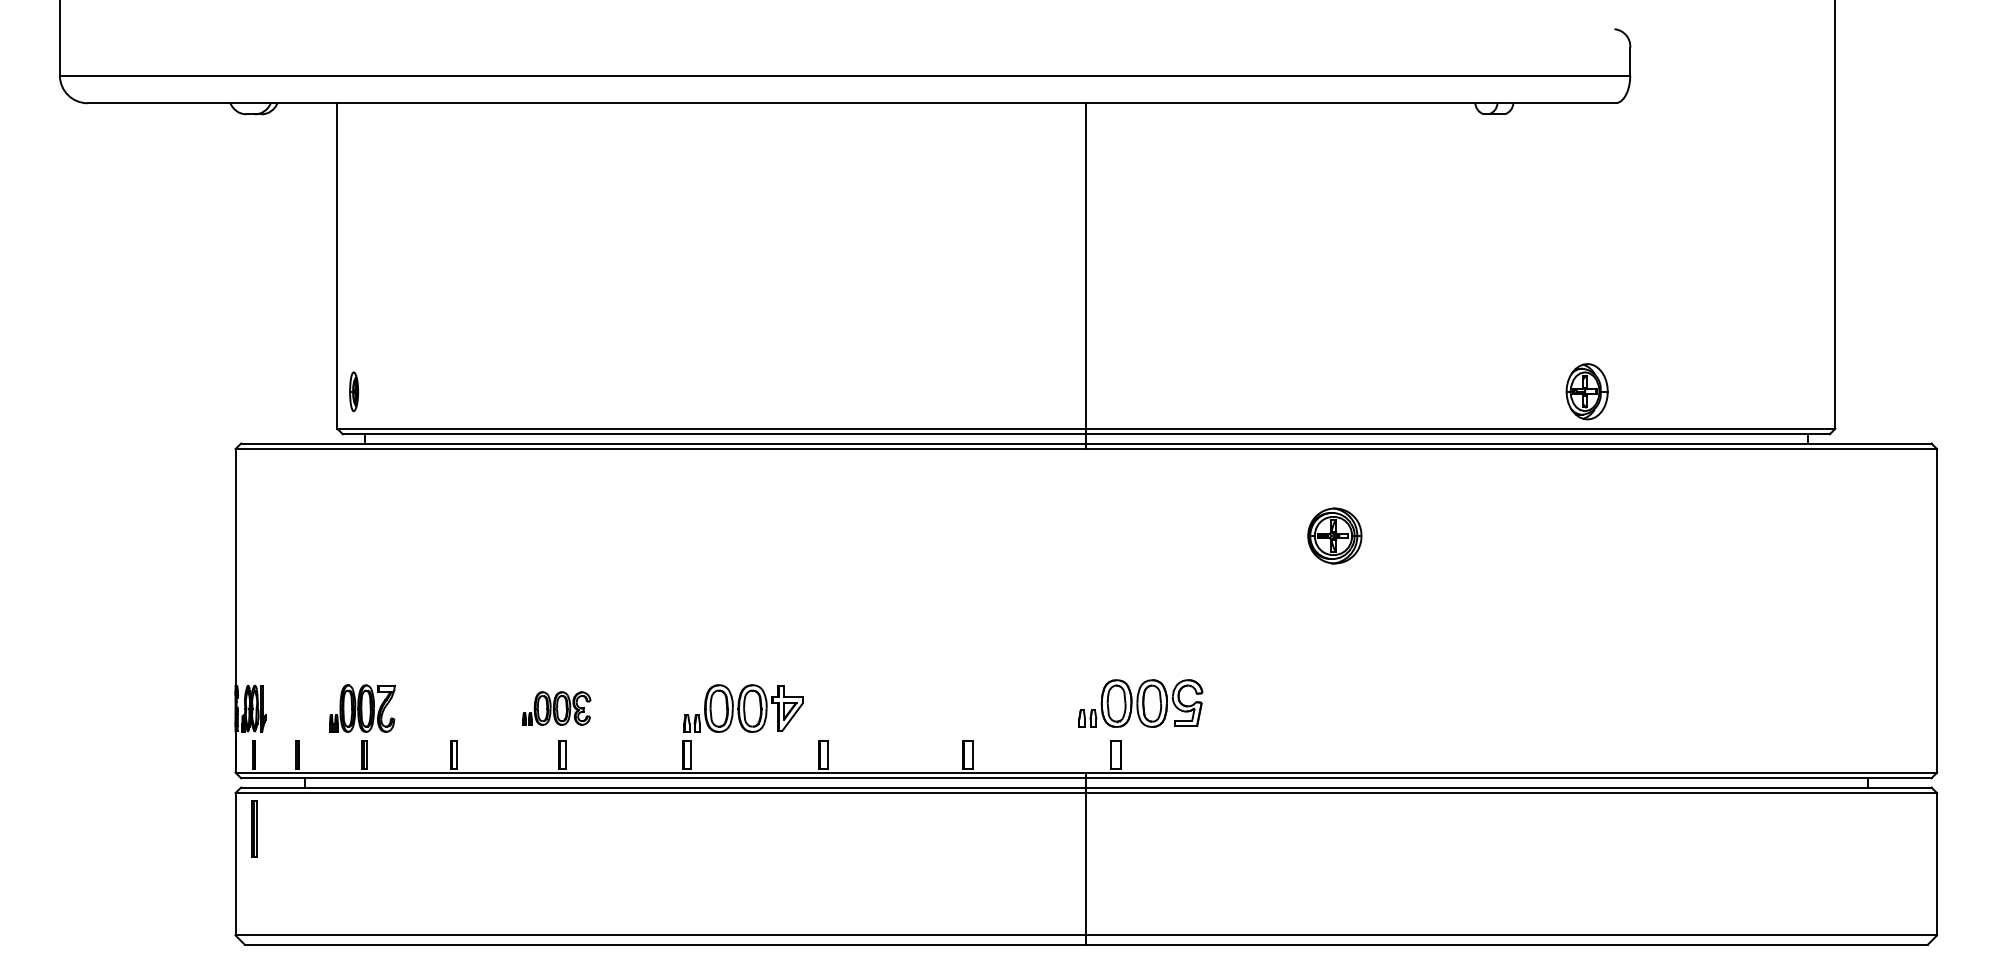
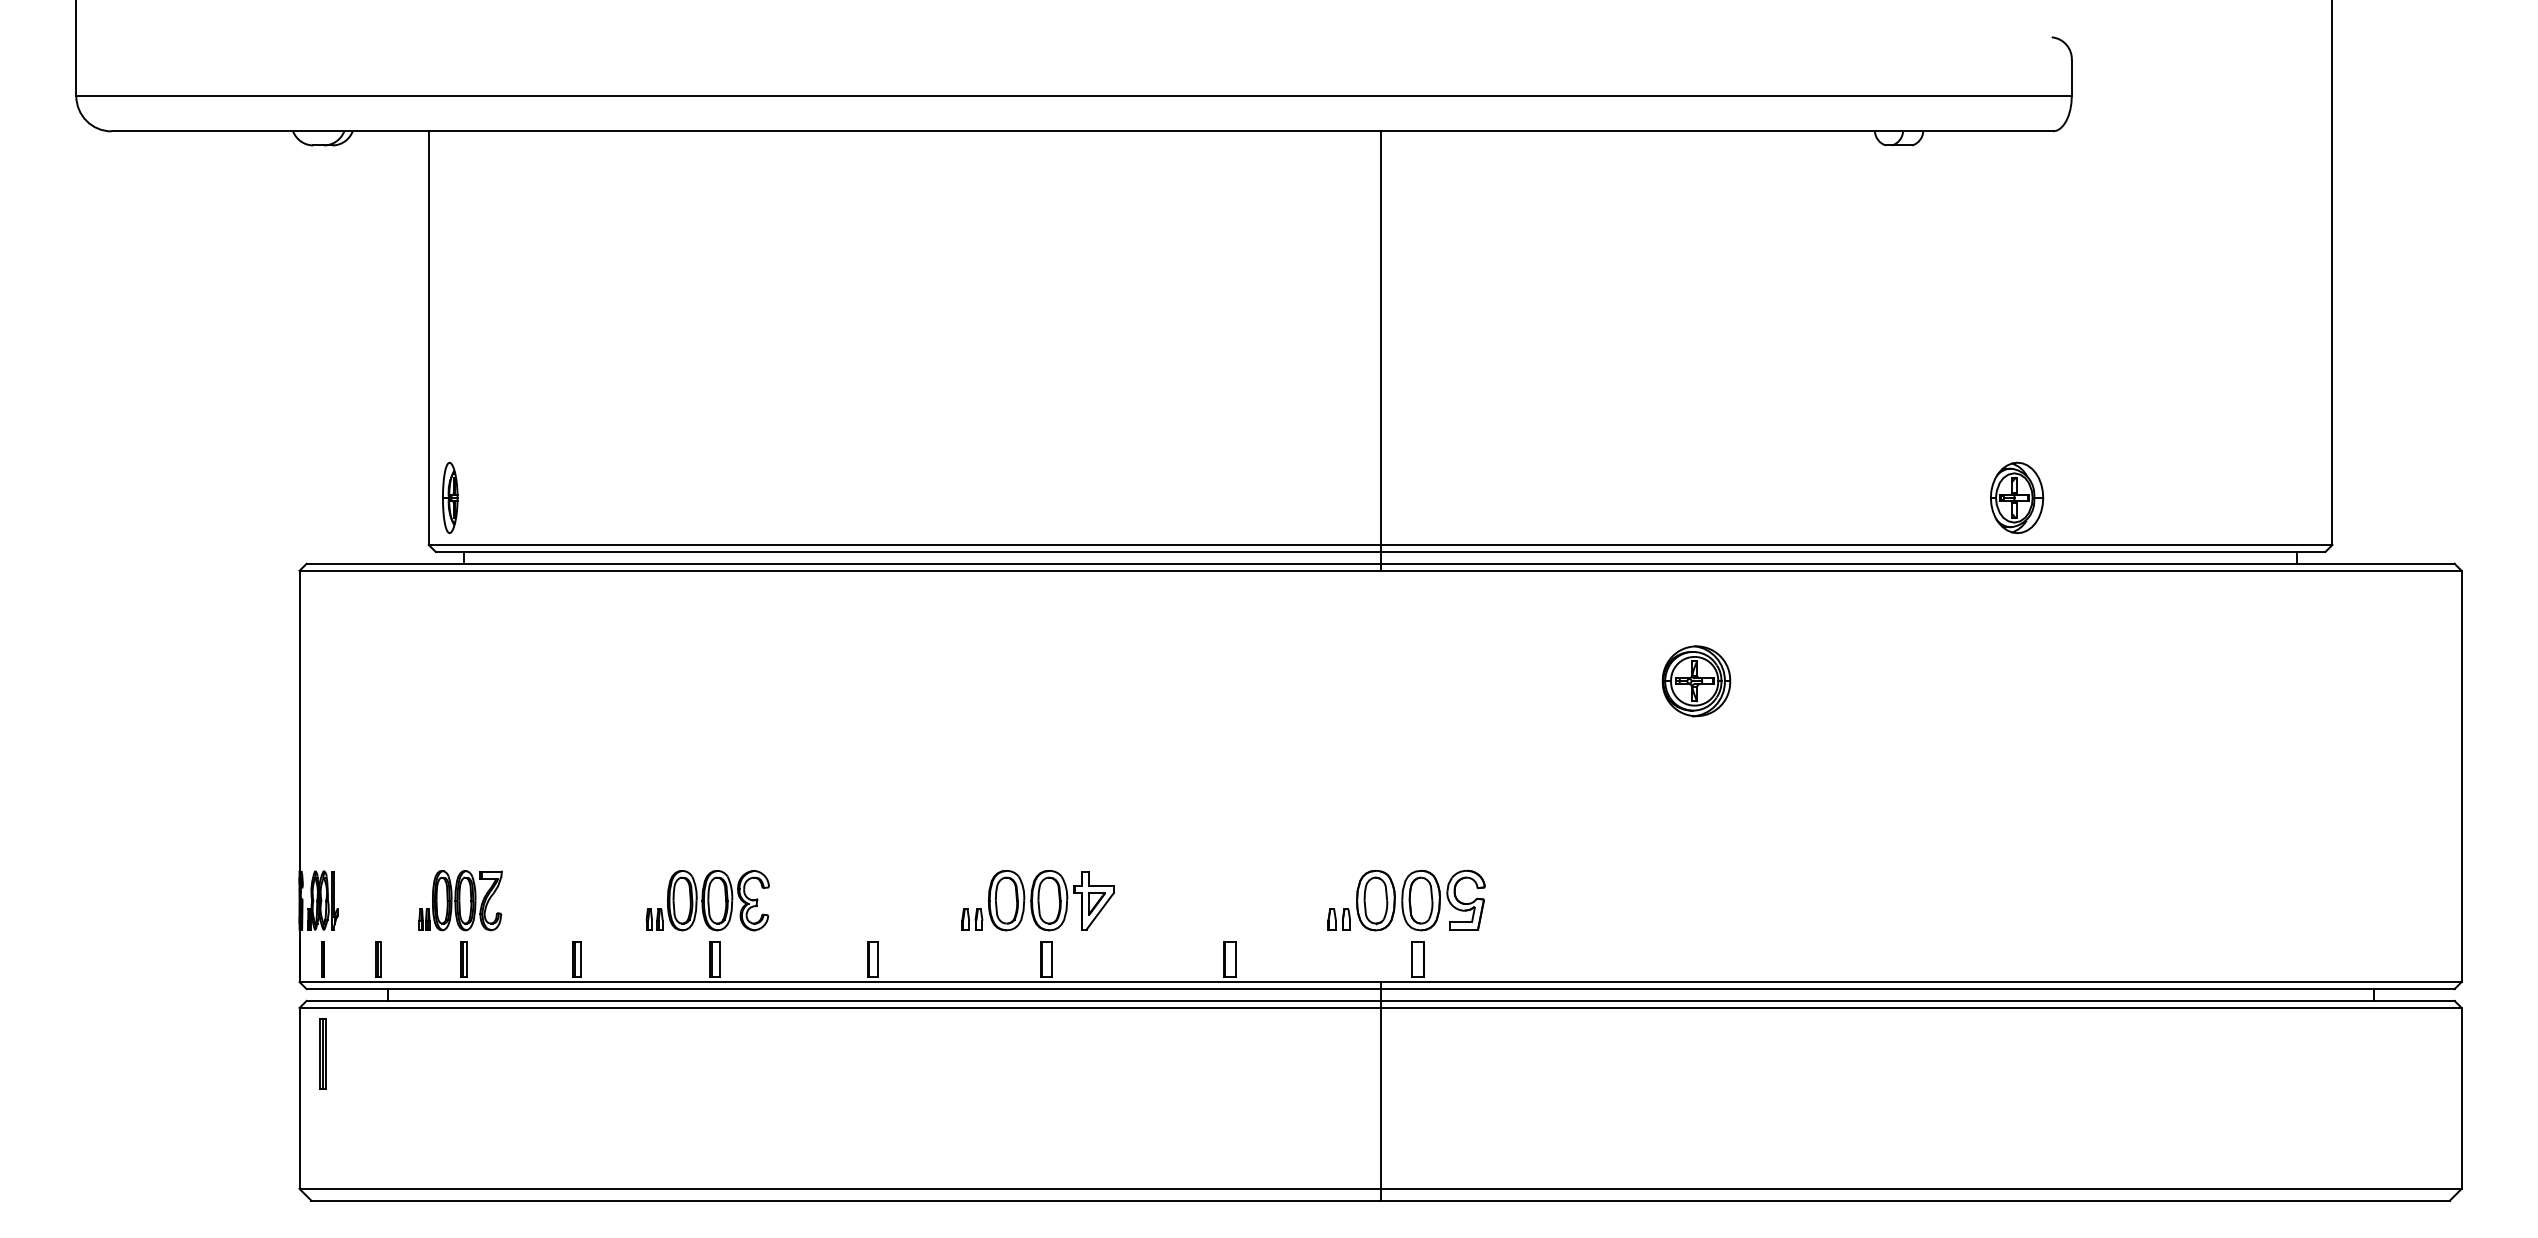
part: (353, 391) -> (449, 497), size x1.43
part: (1140, 703) -> (1406, 900), moved
part: (556, 708) -> (707, 900), size x1.43
part: (743, 708) -> (1037, 900), moved

